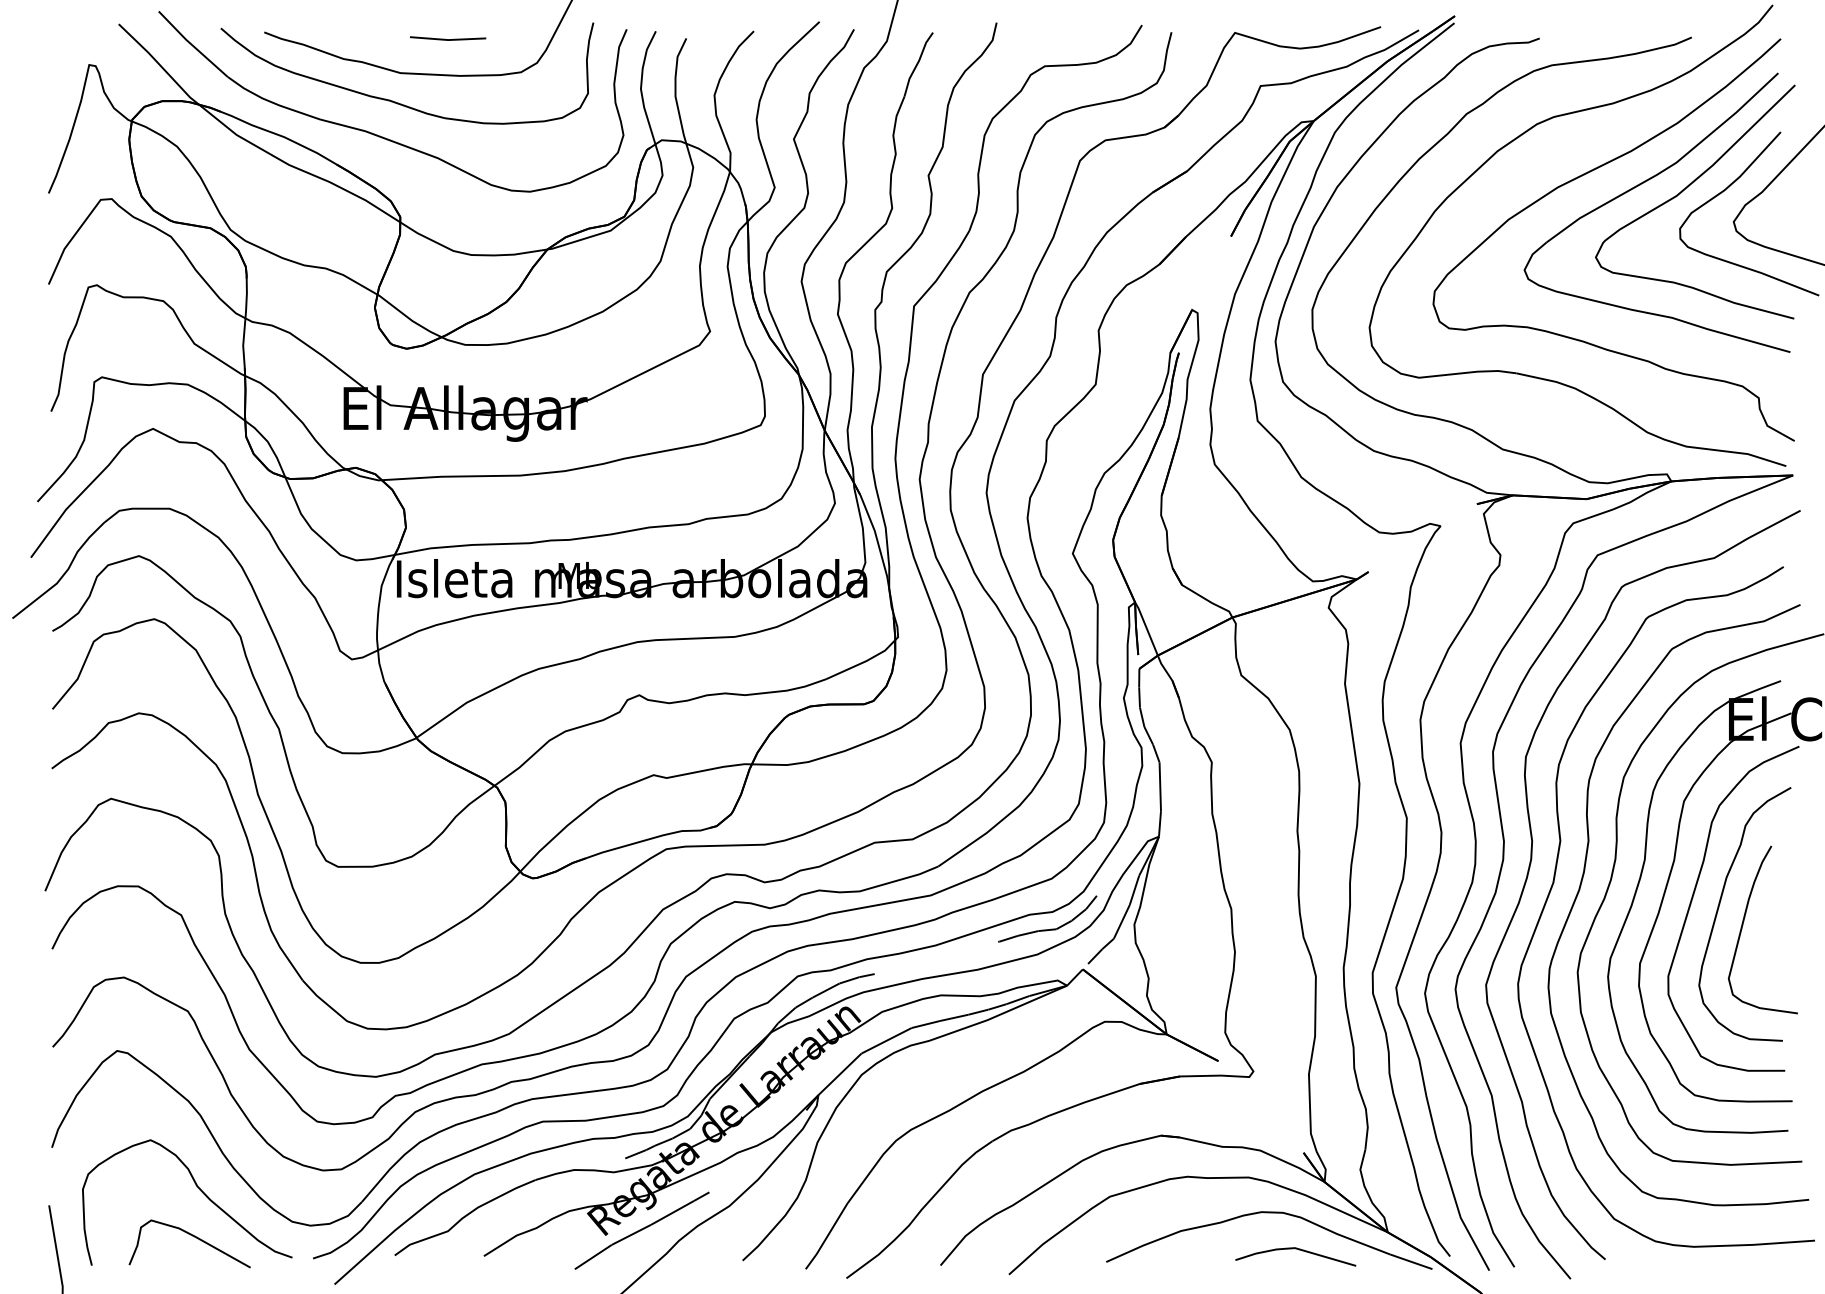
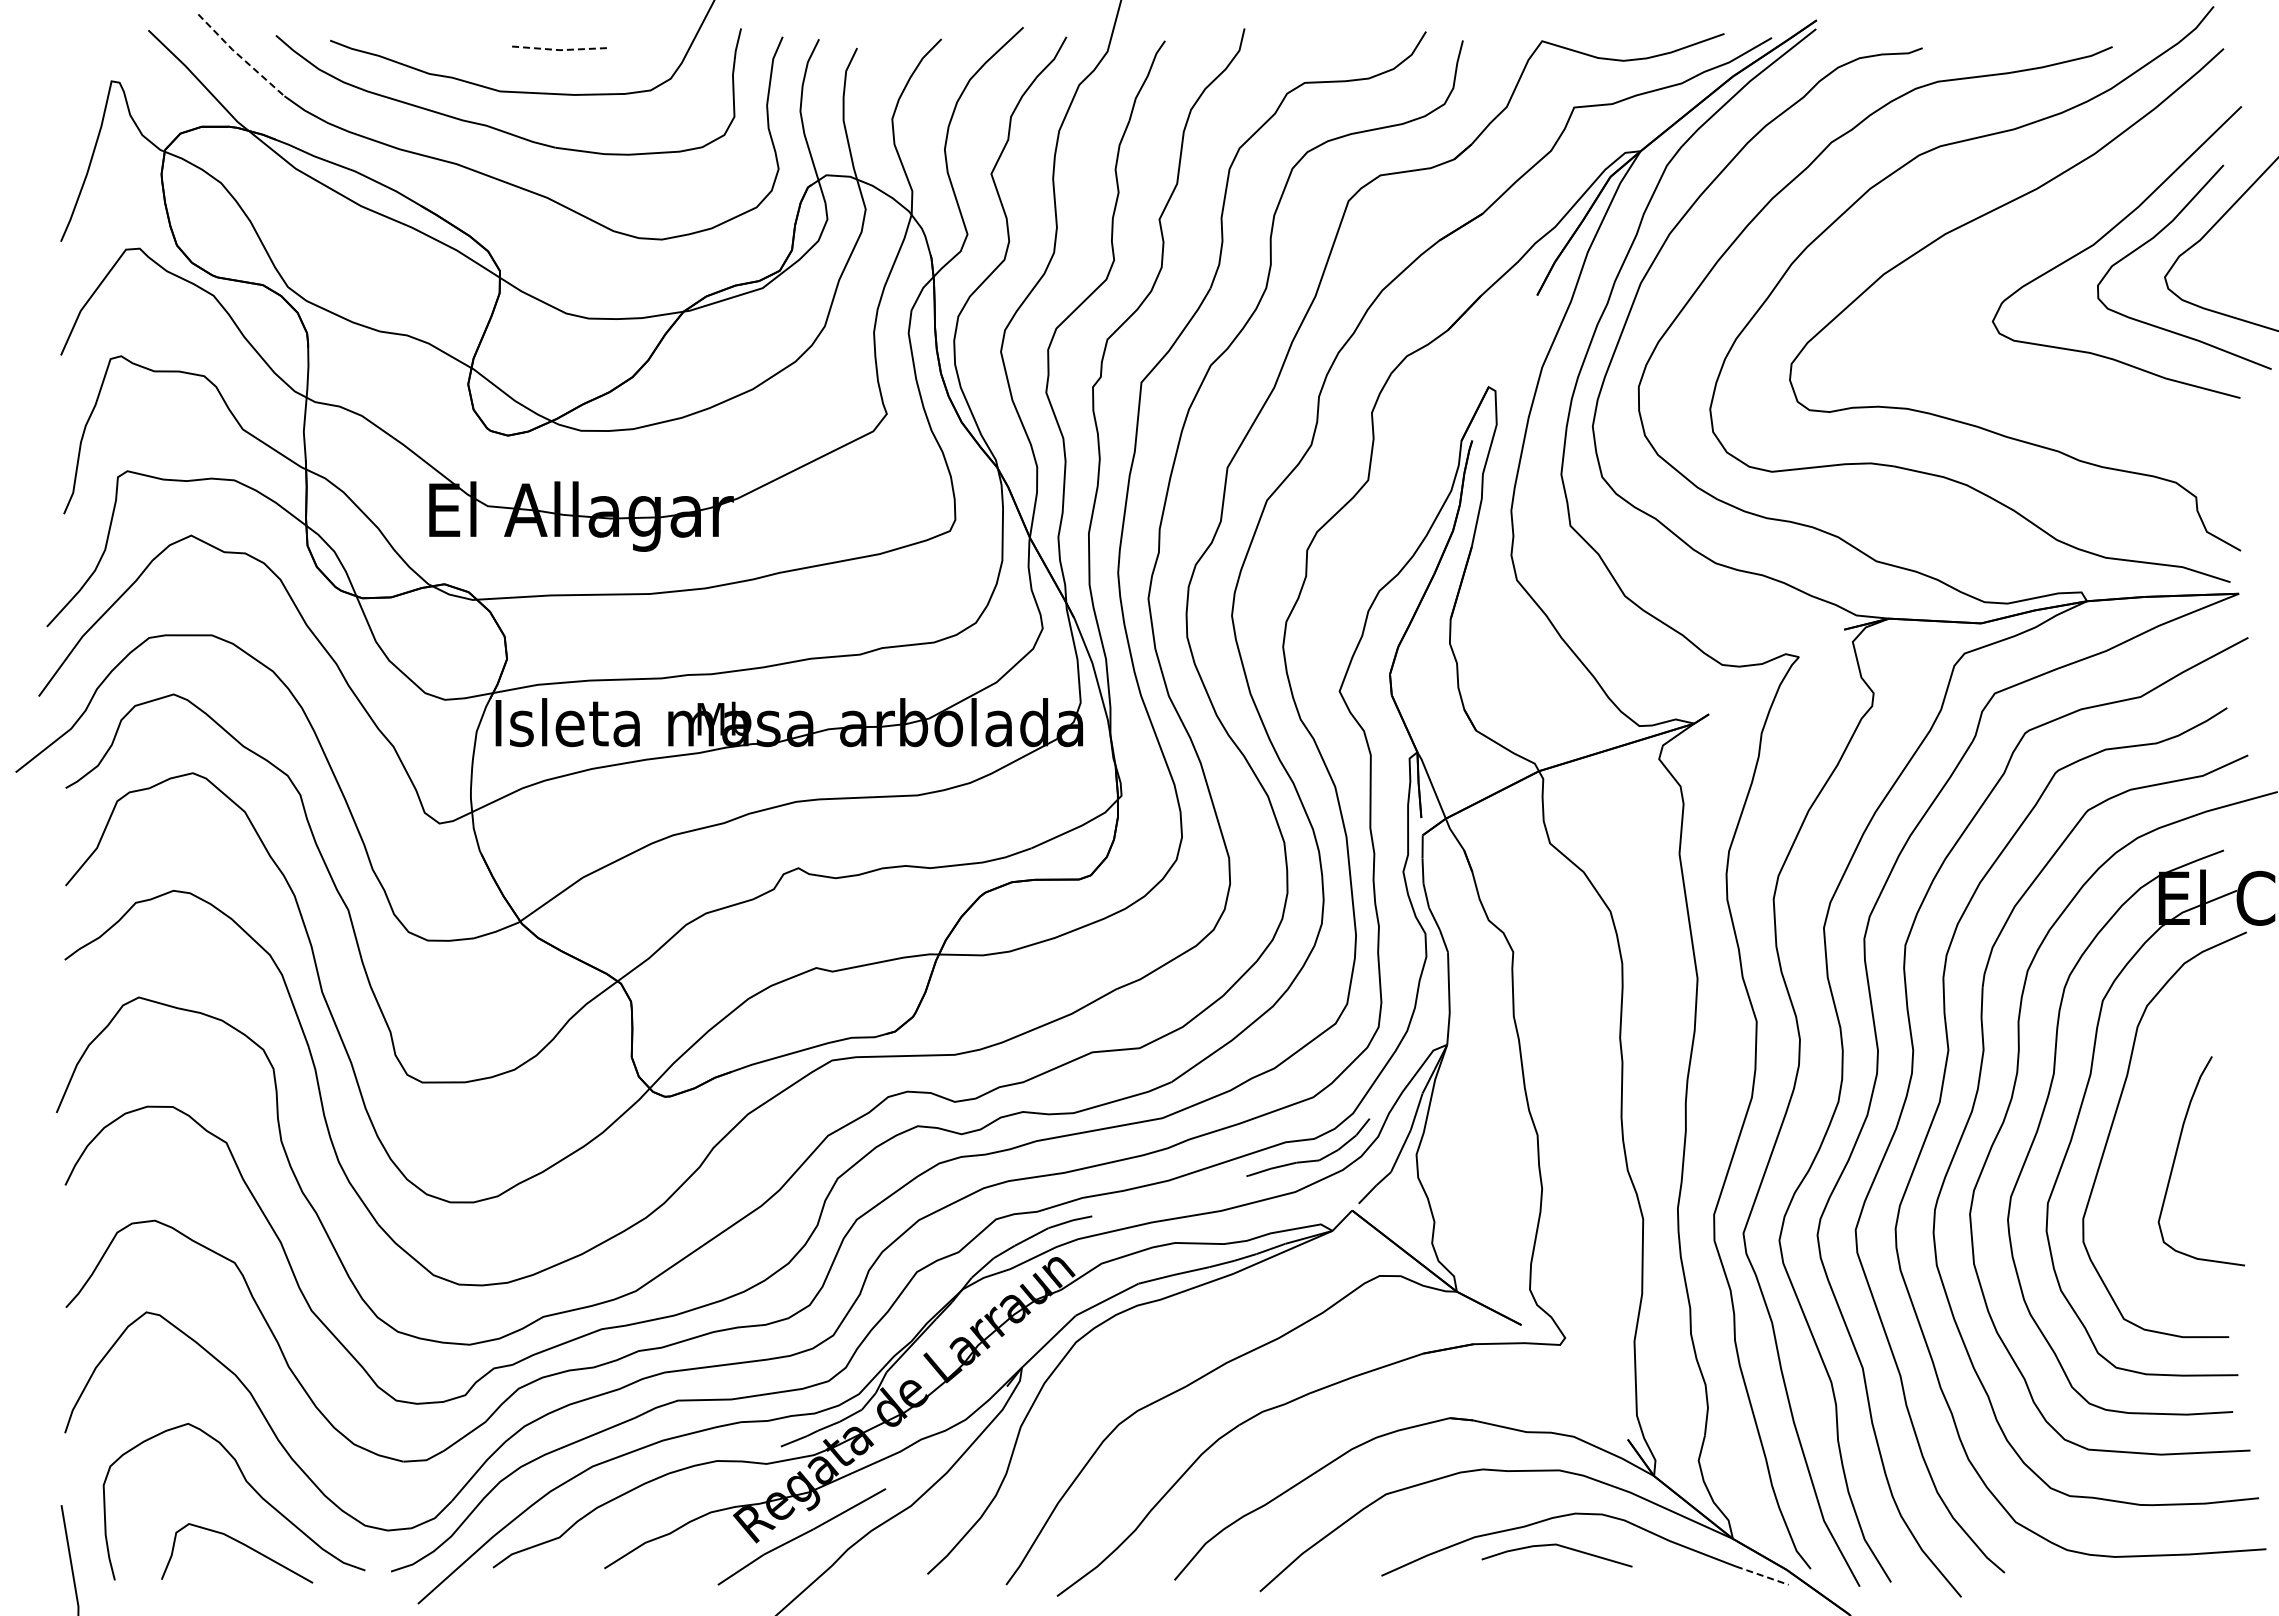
line: (447, 40) -> (559, 50), solid -> dashed
line: (191, 45) -> (239, 56), solid -> dashed
part: (1640, 185) -> (2048, 231), removed
curve: (1719, 906) -> (2147, 1131), removed
line: (1296, 1249) -> (1558, 1546), moved
line: (1411, 1261) -> (1762, 1575), solid -> dashed

